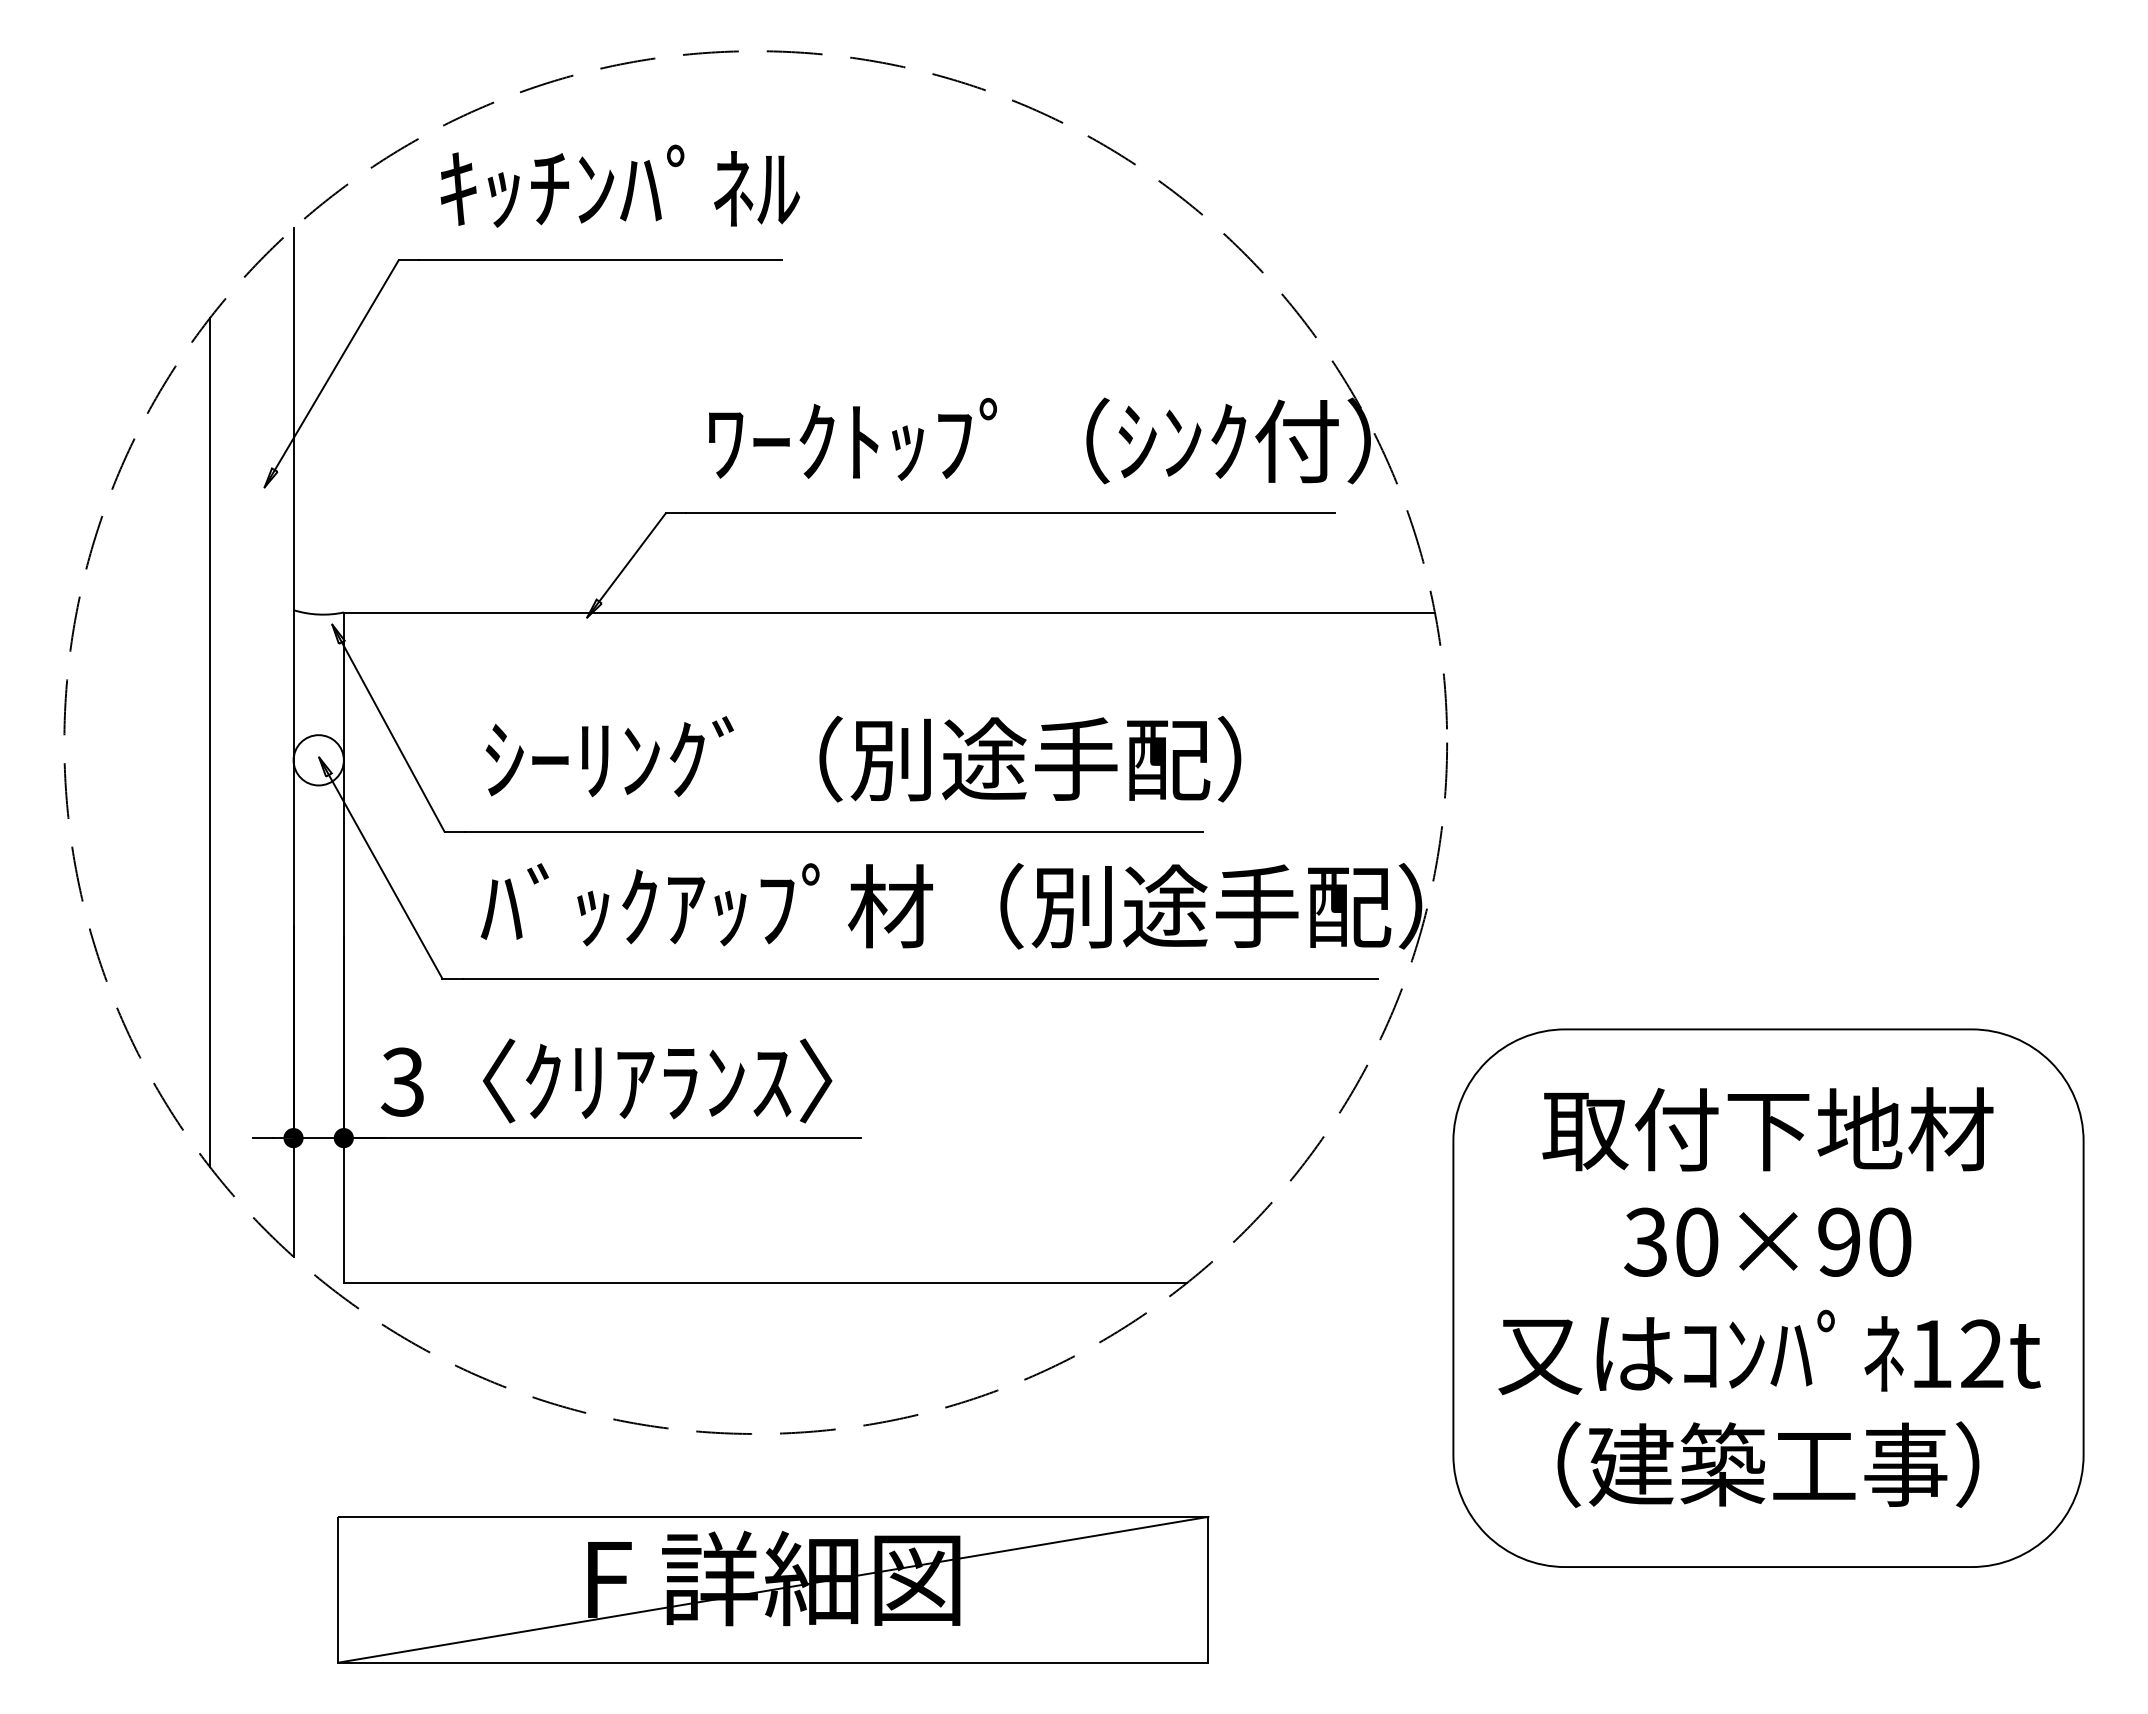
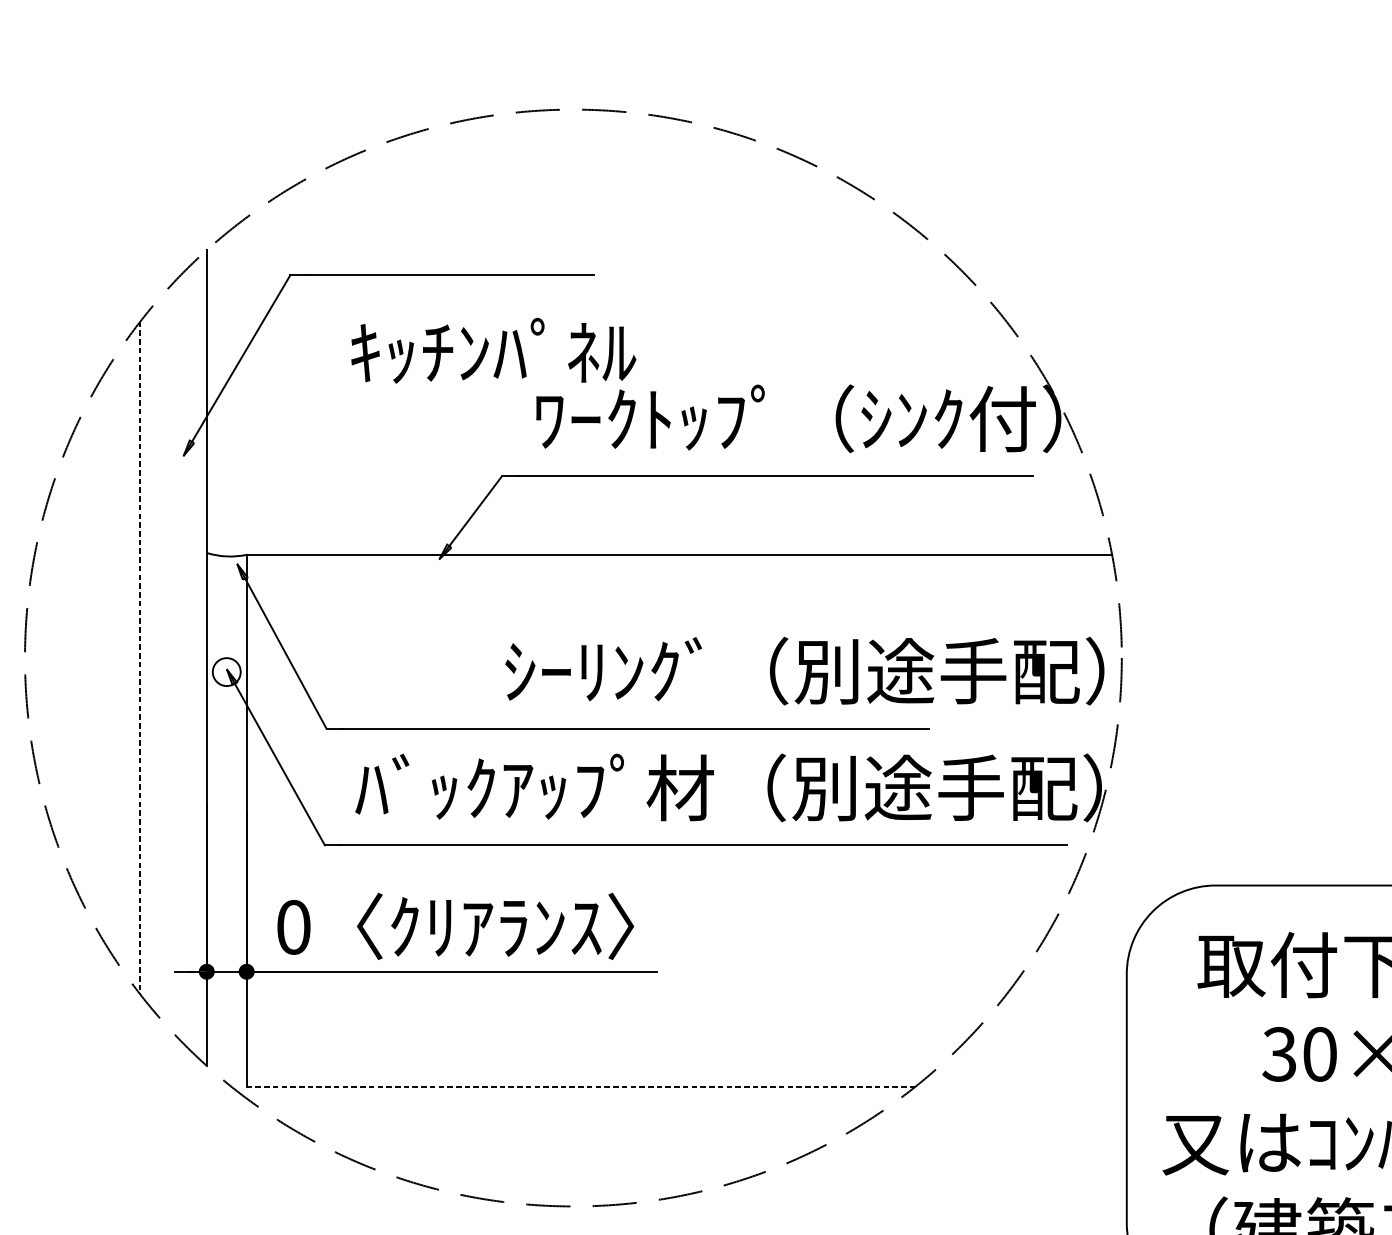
text: (619, 185) -> (493, 350), moved
line: (209, 743) -> (140, 658), solid -> dashed
text: (863, 758) -> (804, 670), moved
circle: (318, 760) -> (226, 672), size x0.7
text: (402, 1081) -> (293, 926), 3 -> 0
line: (764, 1283) -> (580, 1087), solid -> dashed

